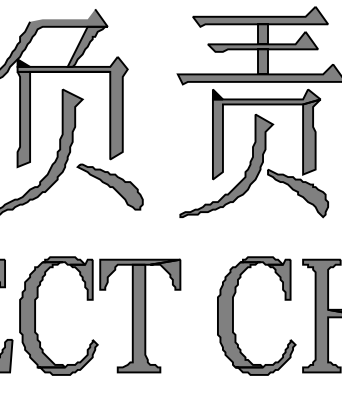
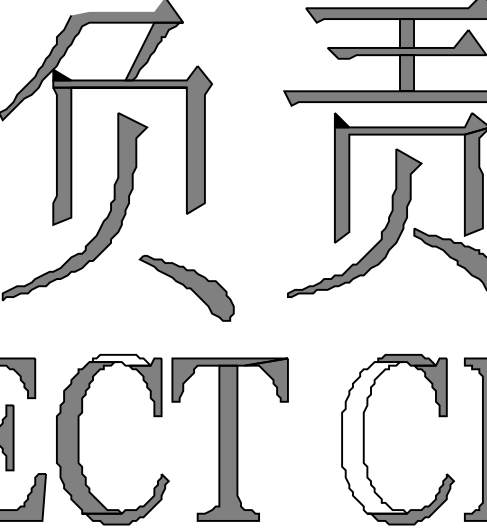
part: (109, 186) -> (185, 287), moved
fill: (63, 260) -> (119, 359), removed
fill: (240, 314) -> (374, 437), removed

